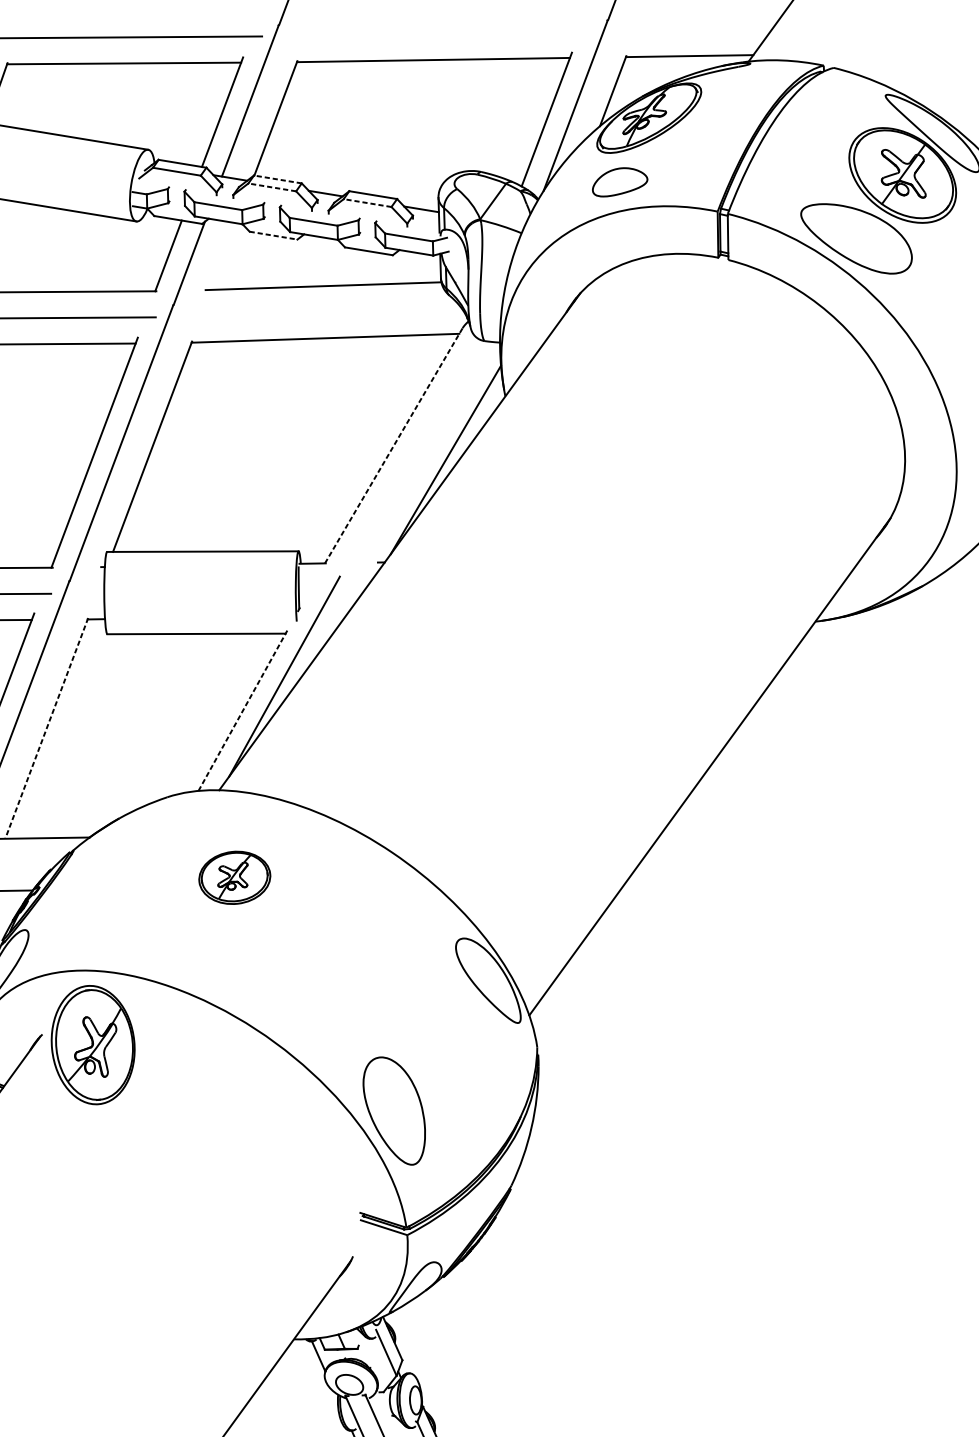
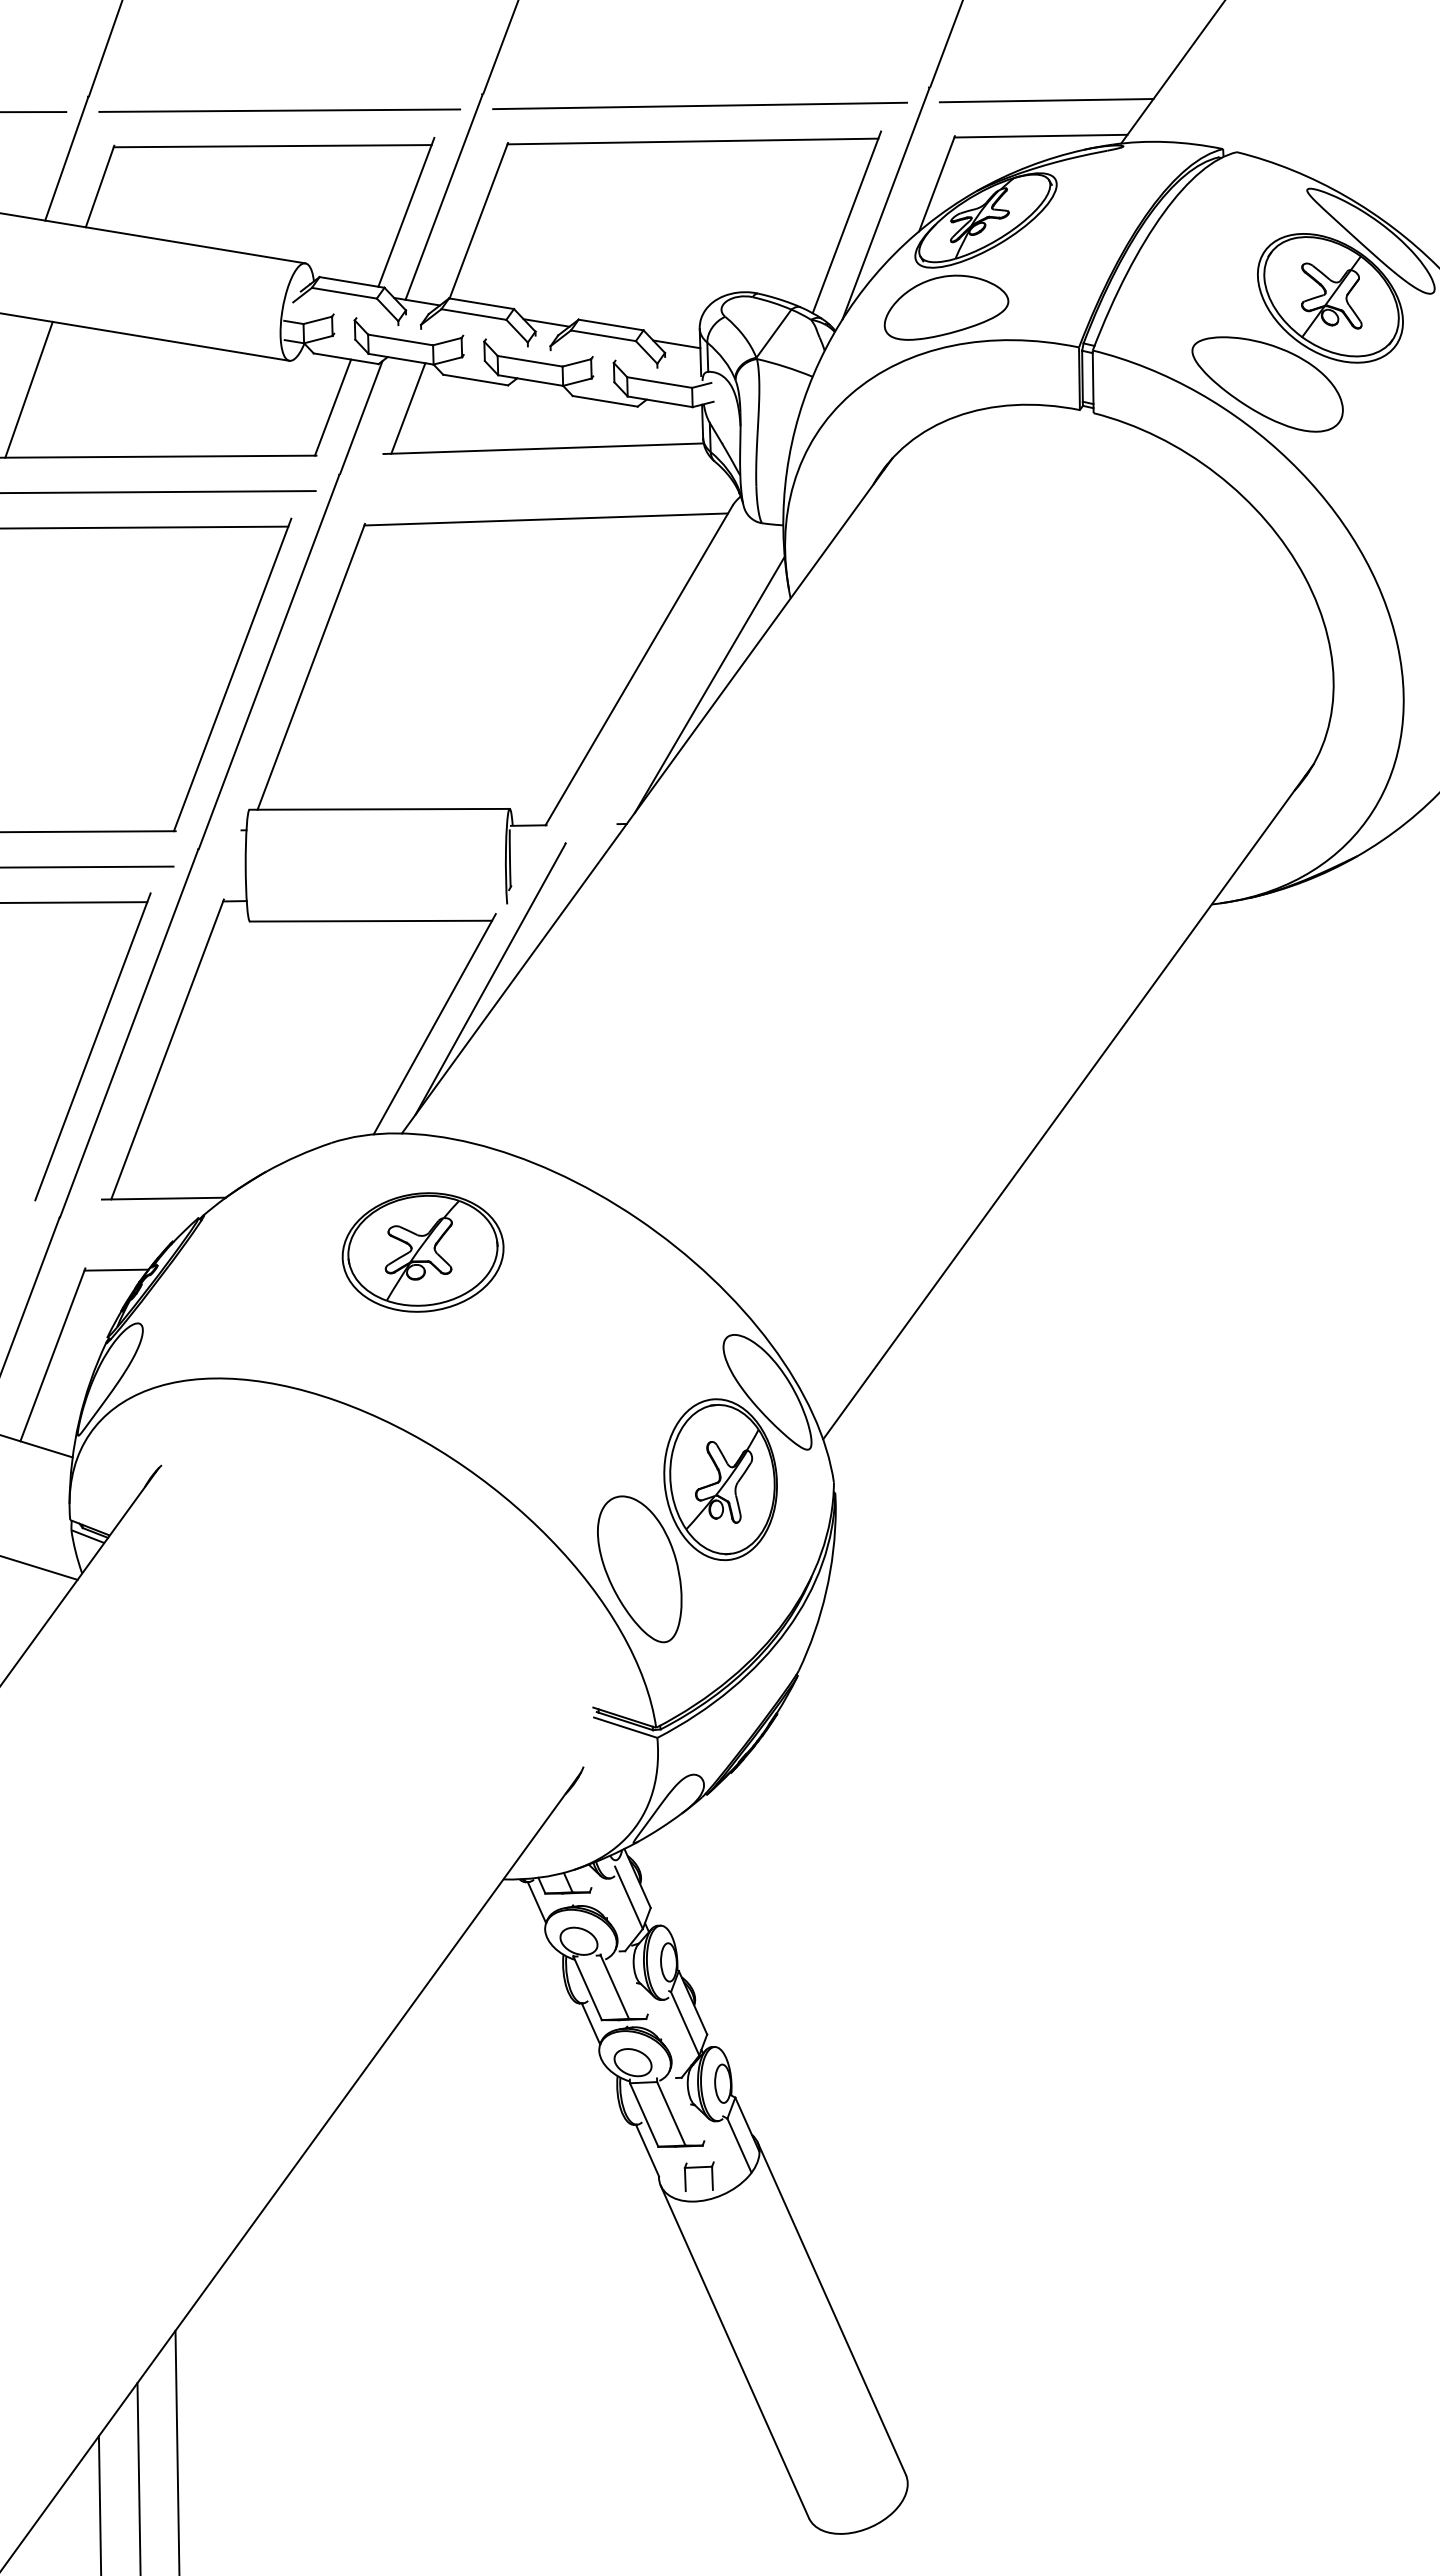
line: (693, 29) -> (1046, 100), added
line: (439, 33) -> (700, 105), added
line: (277, 179) -> (481, 303), dashed -> solid
part: (620, 182) -> (946, 307), size x1.67
line: (271, 187) -> (473, 314), dashed -> solid
line: (367, 202) -> (603, 335), dashed -> solid
line: (273, 235) -> (475, 380), dashed -> solid
line: (224, 256) -> (408, 408), added
line: (394, 445) -> (639, 665), dashed -> solid
line: (243, 710) -> (434, 1024), dashed -> solid
line: (46, 728) -> (167, 1049), dashed -> solid
part: (234, 877) -> (422, 1252), size x1.67
part: (93, 1044) -> (720, 1479), moved

